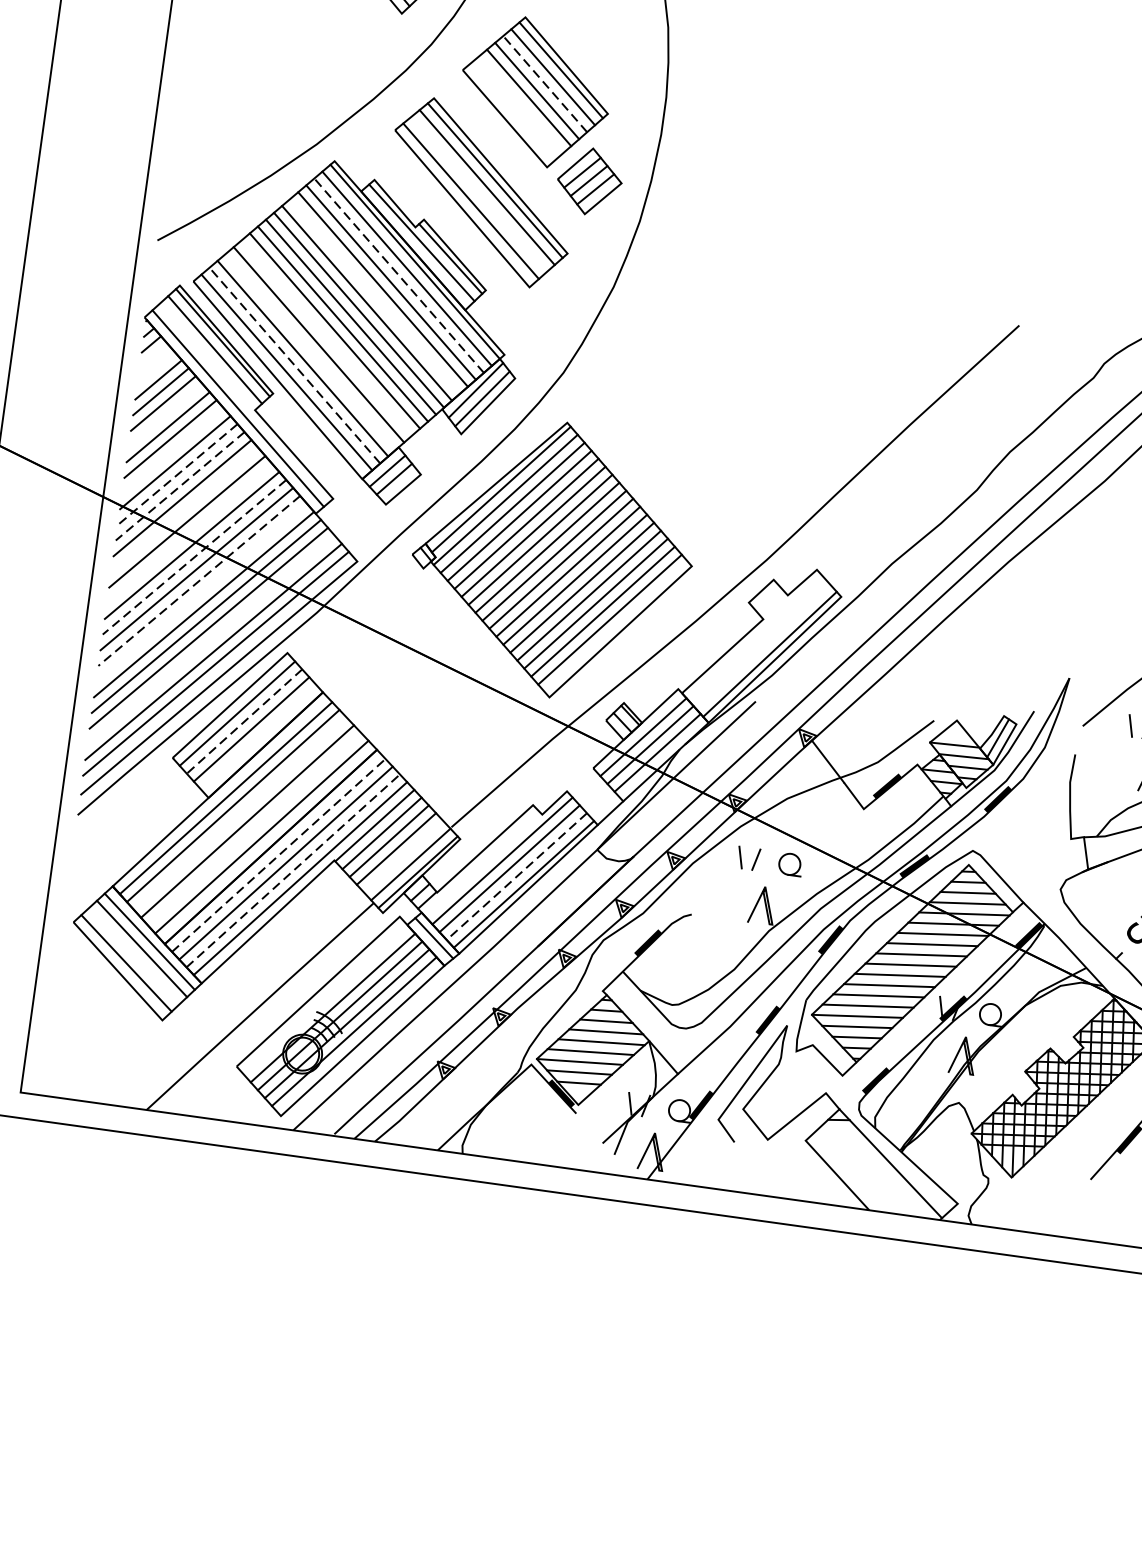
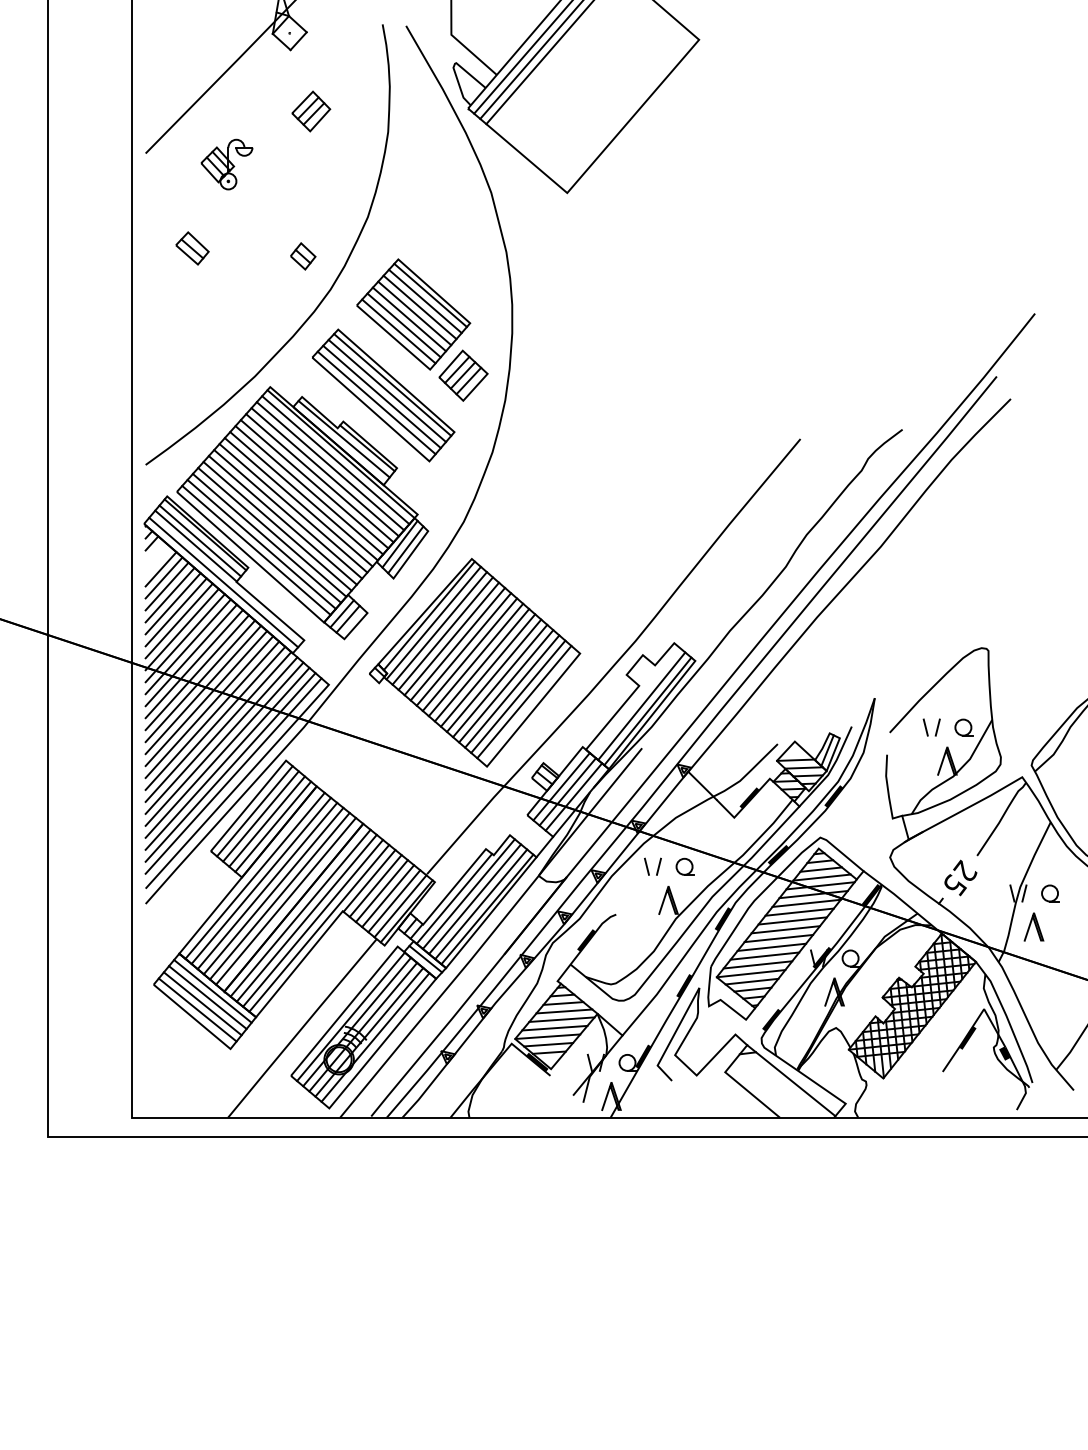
line: (544, 84) -> (419, 307), dashed -> solid
line: (520, 104) -> (403, 325), added
line: (512, 111) -> (398, 331), added
line: (478, 193) -> (381, 396), added
line: (399, 276) -> (330, 466), dashed -> solid
line: (374, 296) -> (314, 484), added
line: (326, 338) -> (282, 520), added
line: (311, 351) -> (272, 532), added
line: (208, 354) -> (195, 545), added
line: (294, 365) -> (261, 544), dashed -> solid
line: (165, 414) -> (169, 594), added
line: (172, 450) -> (178, 620), added
line: (176, 474) -> (184, 638), dashed -> solid
line: (180, 485) -> (188, 646), dashed -> solid
line: (185, 510) -> (194, 664), added
line: (189, 533) -> (200, 681), added
line: (194, 557) -> (206, 698), dashed -> solid
line: (199, 580) -> (212, 715), dashed -> solid
line: (201, 591) -> (215, 723), added
line: (211, 639) -> (227, 758), added
line: (762, 646) -> (641, 706), added
line: (245, 721) -> (261, 816), dashed -> solid
line: (259, 736) -> (273, 826), added
line: (240, 813) -> (267, 885), added
line: (254, 828) -> (279, 895), added
line: (278, 855) -> (300, 913), dashed -> solid
line: (403, 857) -> (394, 901), added
line: (482, 864) -> (454, 898), added
line: (293, 871) -> (313, 923), dashed -> solid
line: (517, 876) -> (481, 904), dashed -> solid
line: (133, 955) -> (202, 1003), added
line: (325, 999) -> (350, 1016), added

